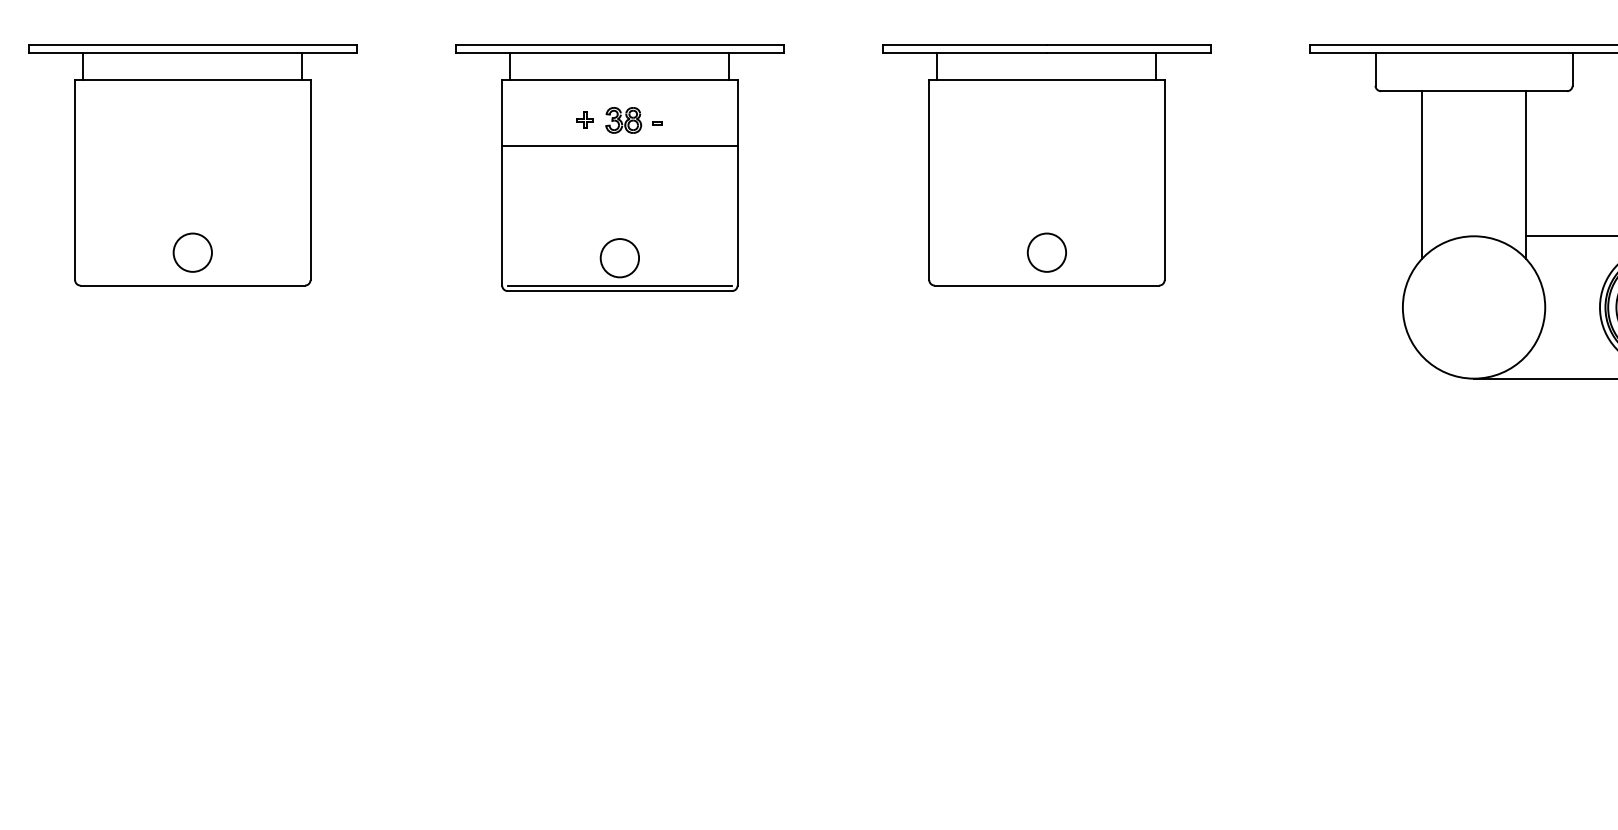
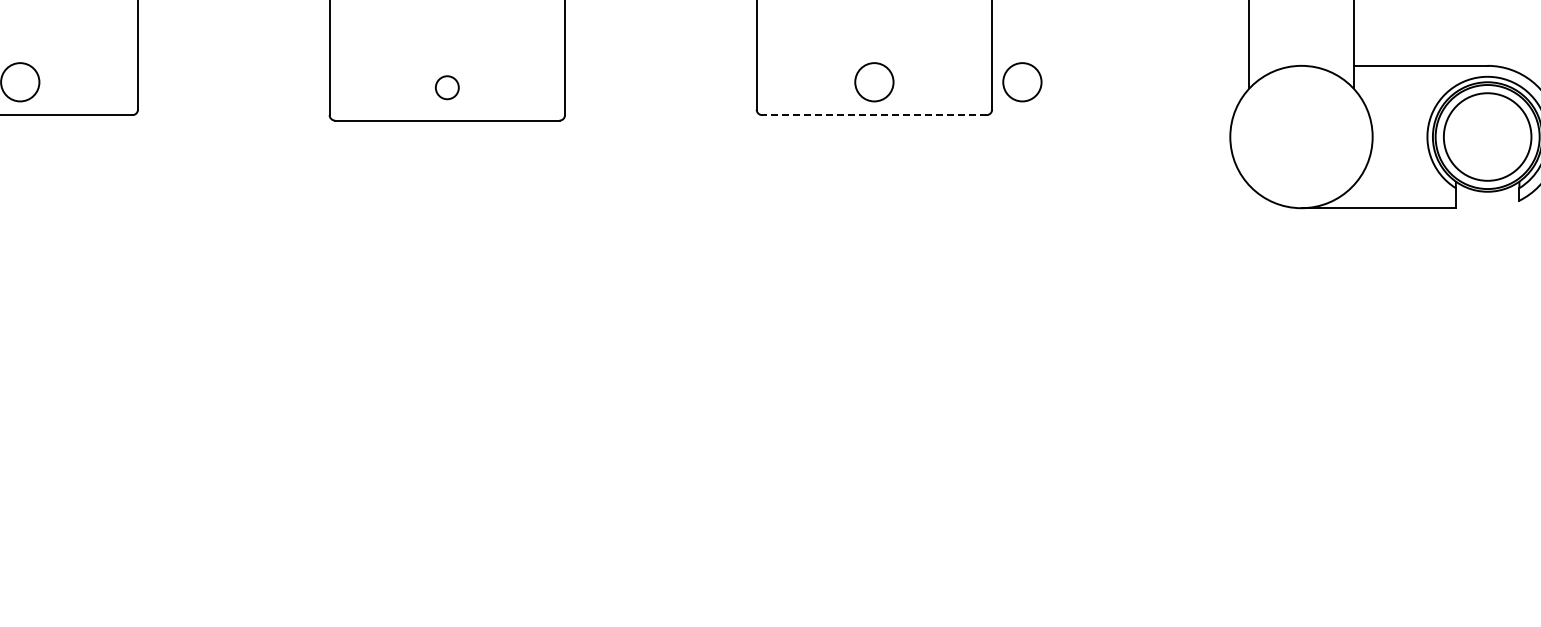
circle: (1194, 252) -> (1021, 82), added
circle: (619, 258) -> (446, 88), size x0.6
line: (619, 285) -> (446, 115), removed
line: (1046, 285) -> (873, 115), solid -> dashed

